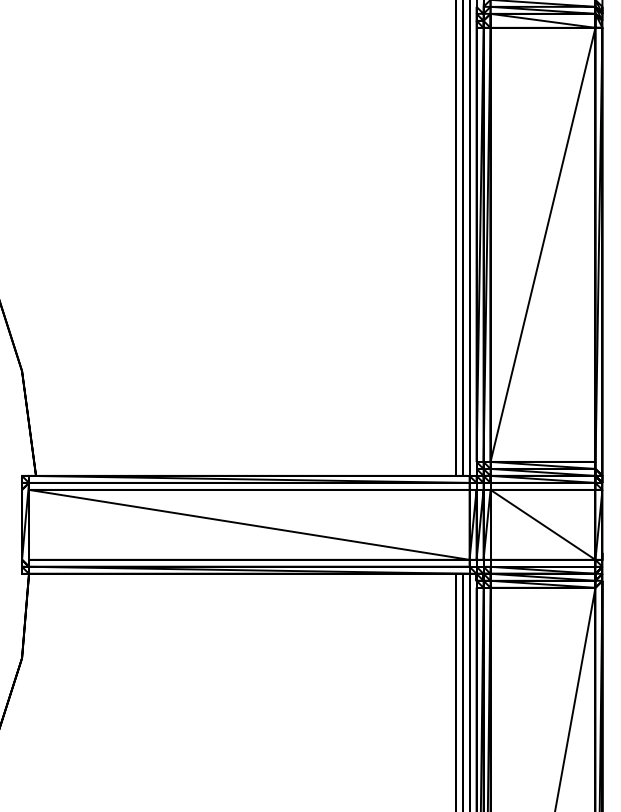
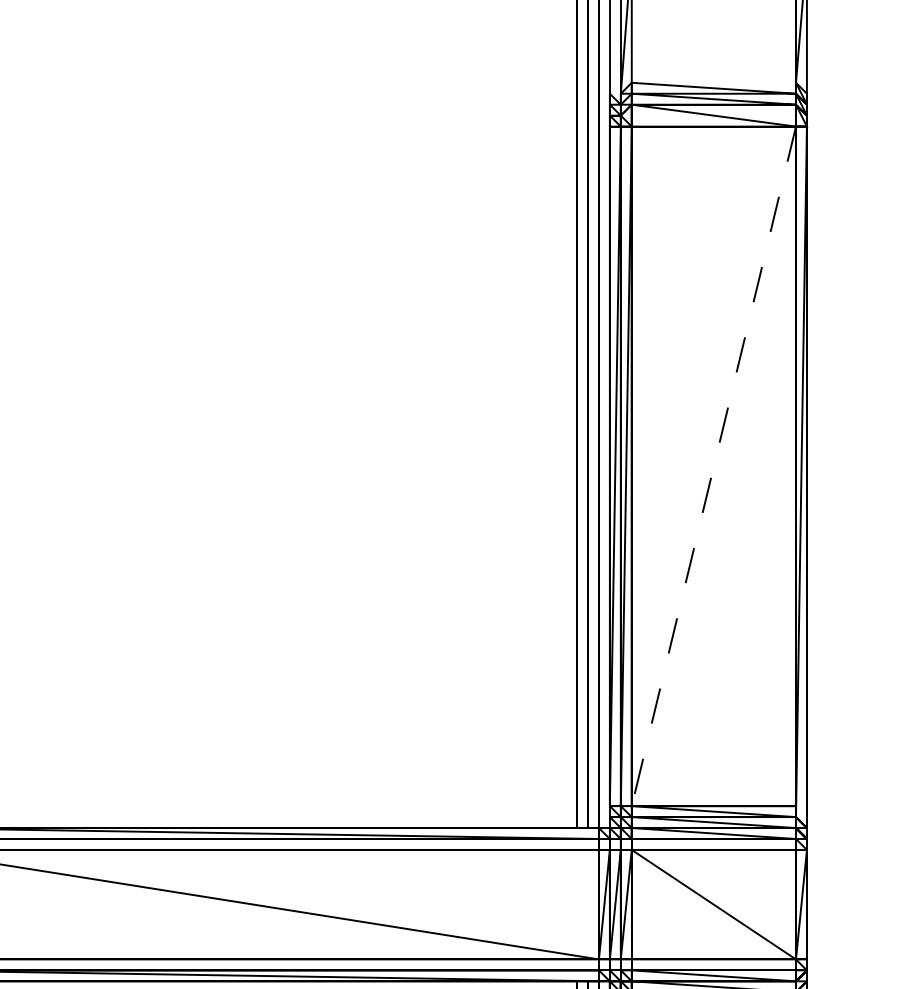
line: (542, 245) -> (713, 467), solid -> dashed

